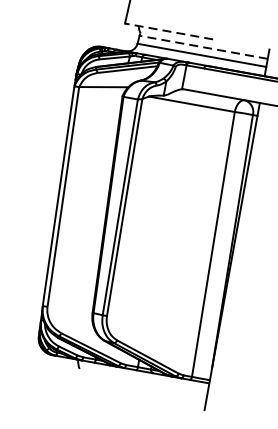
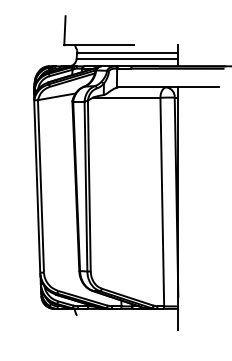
line: (169, 31) -> (99, 45), dashed -> solid
line: (203, 47) -> (127, 52), dashed -> solid

